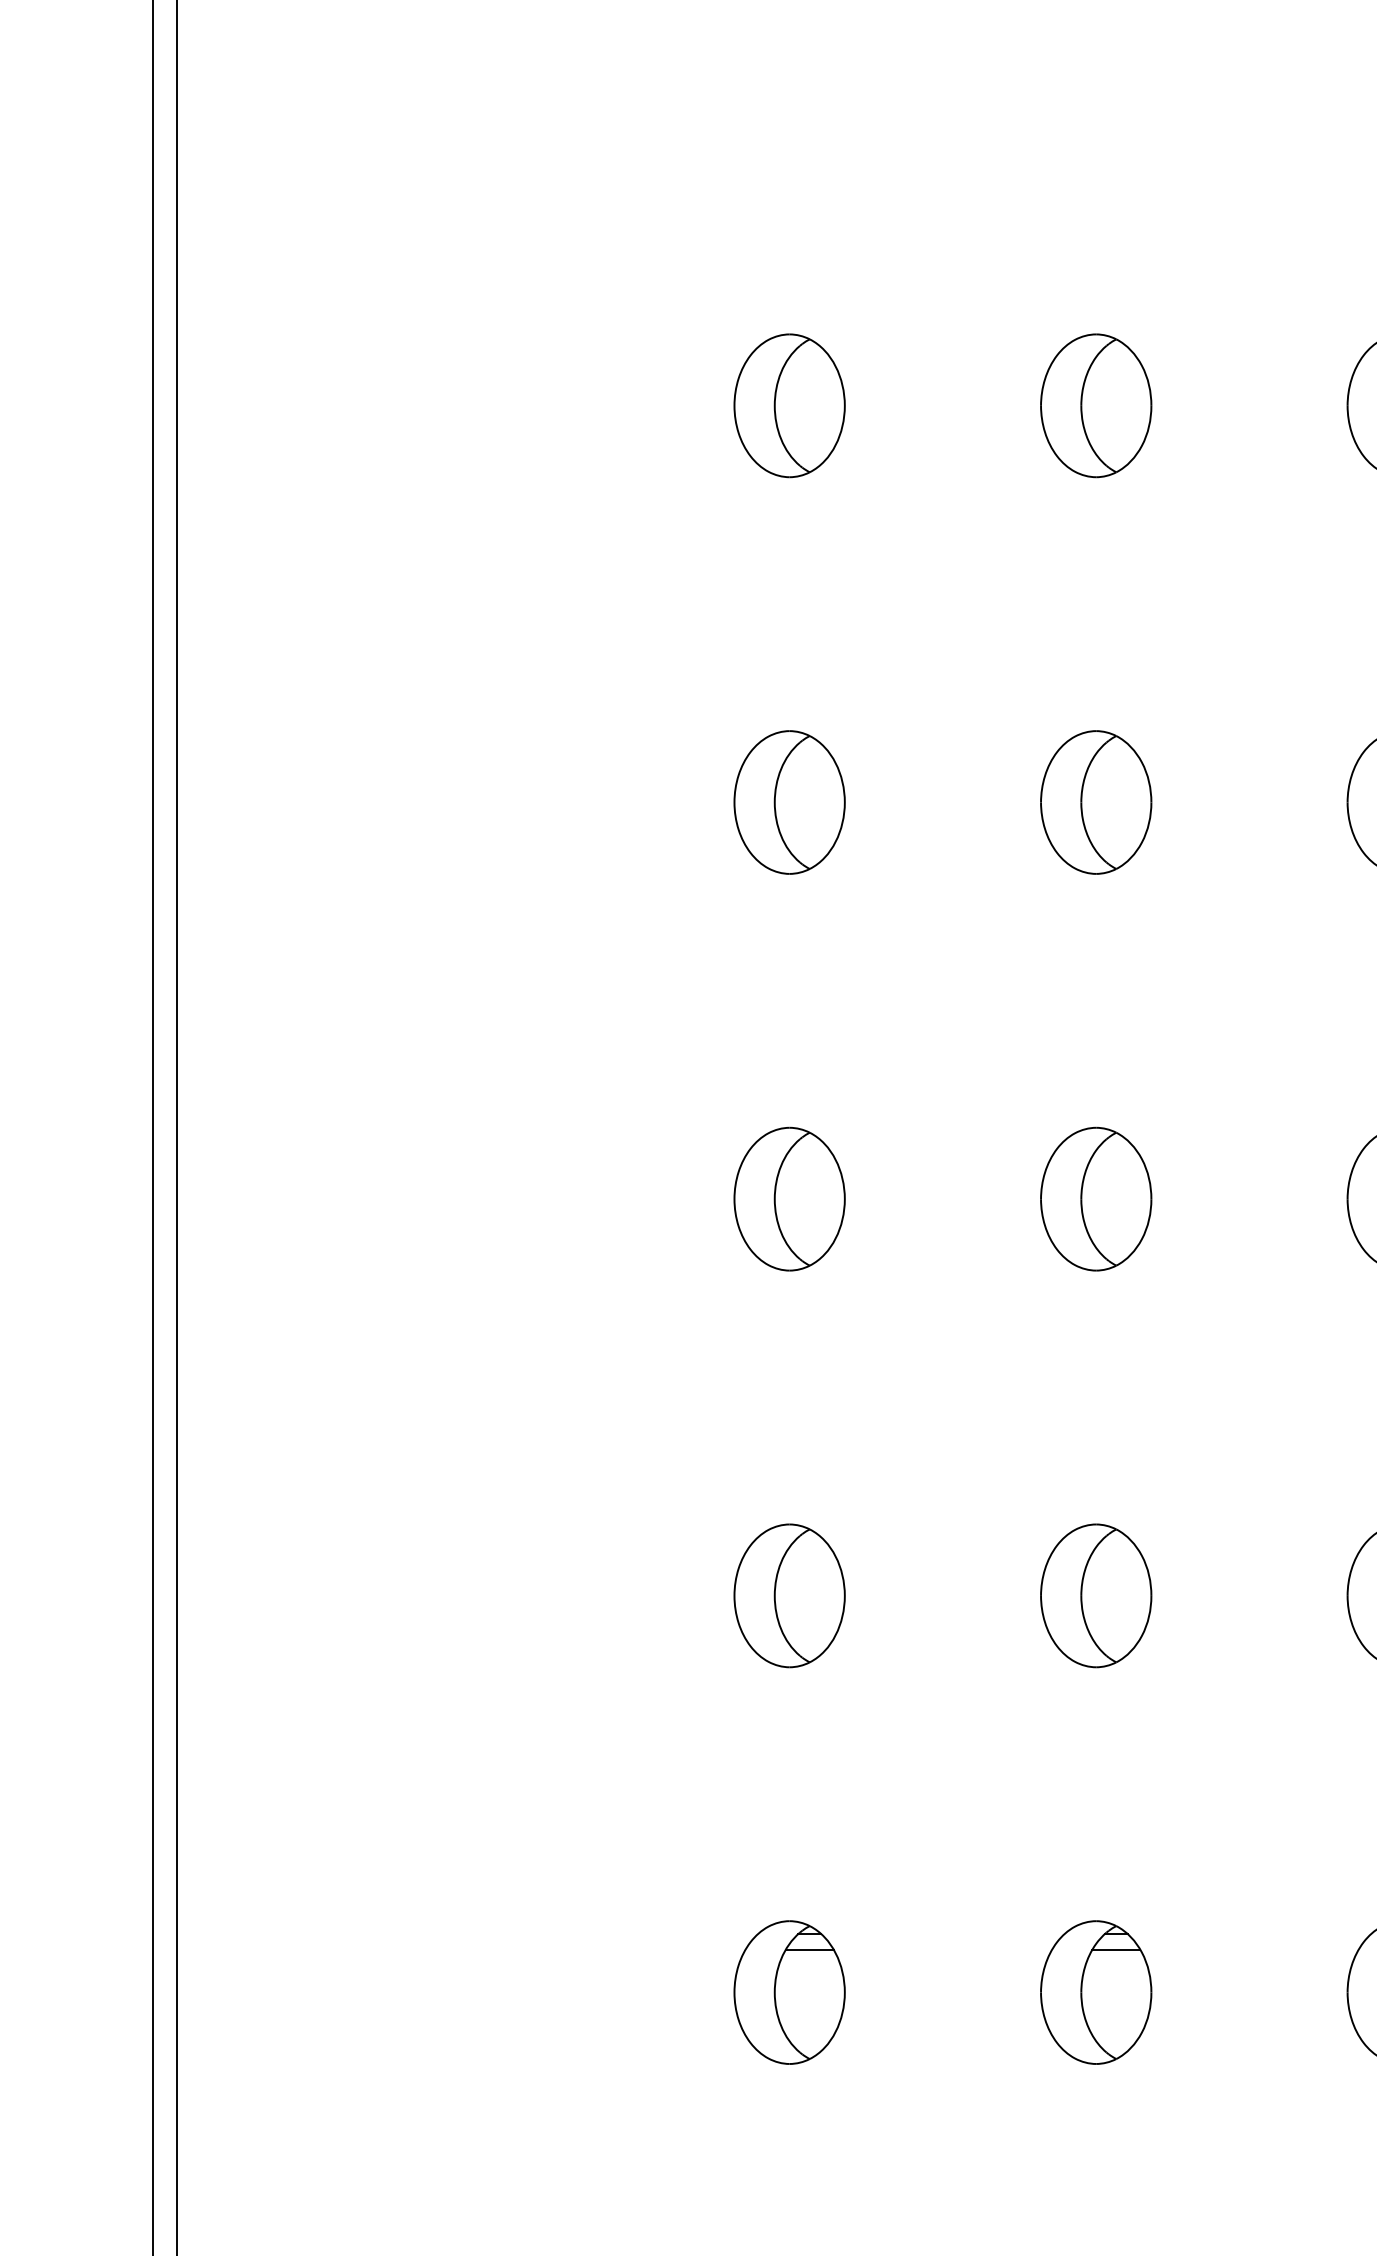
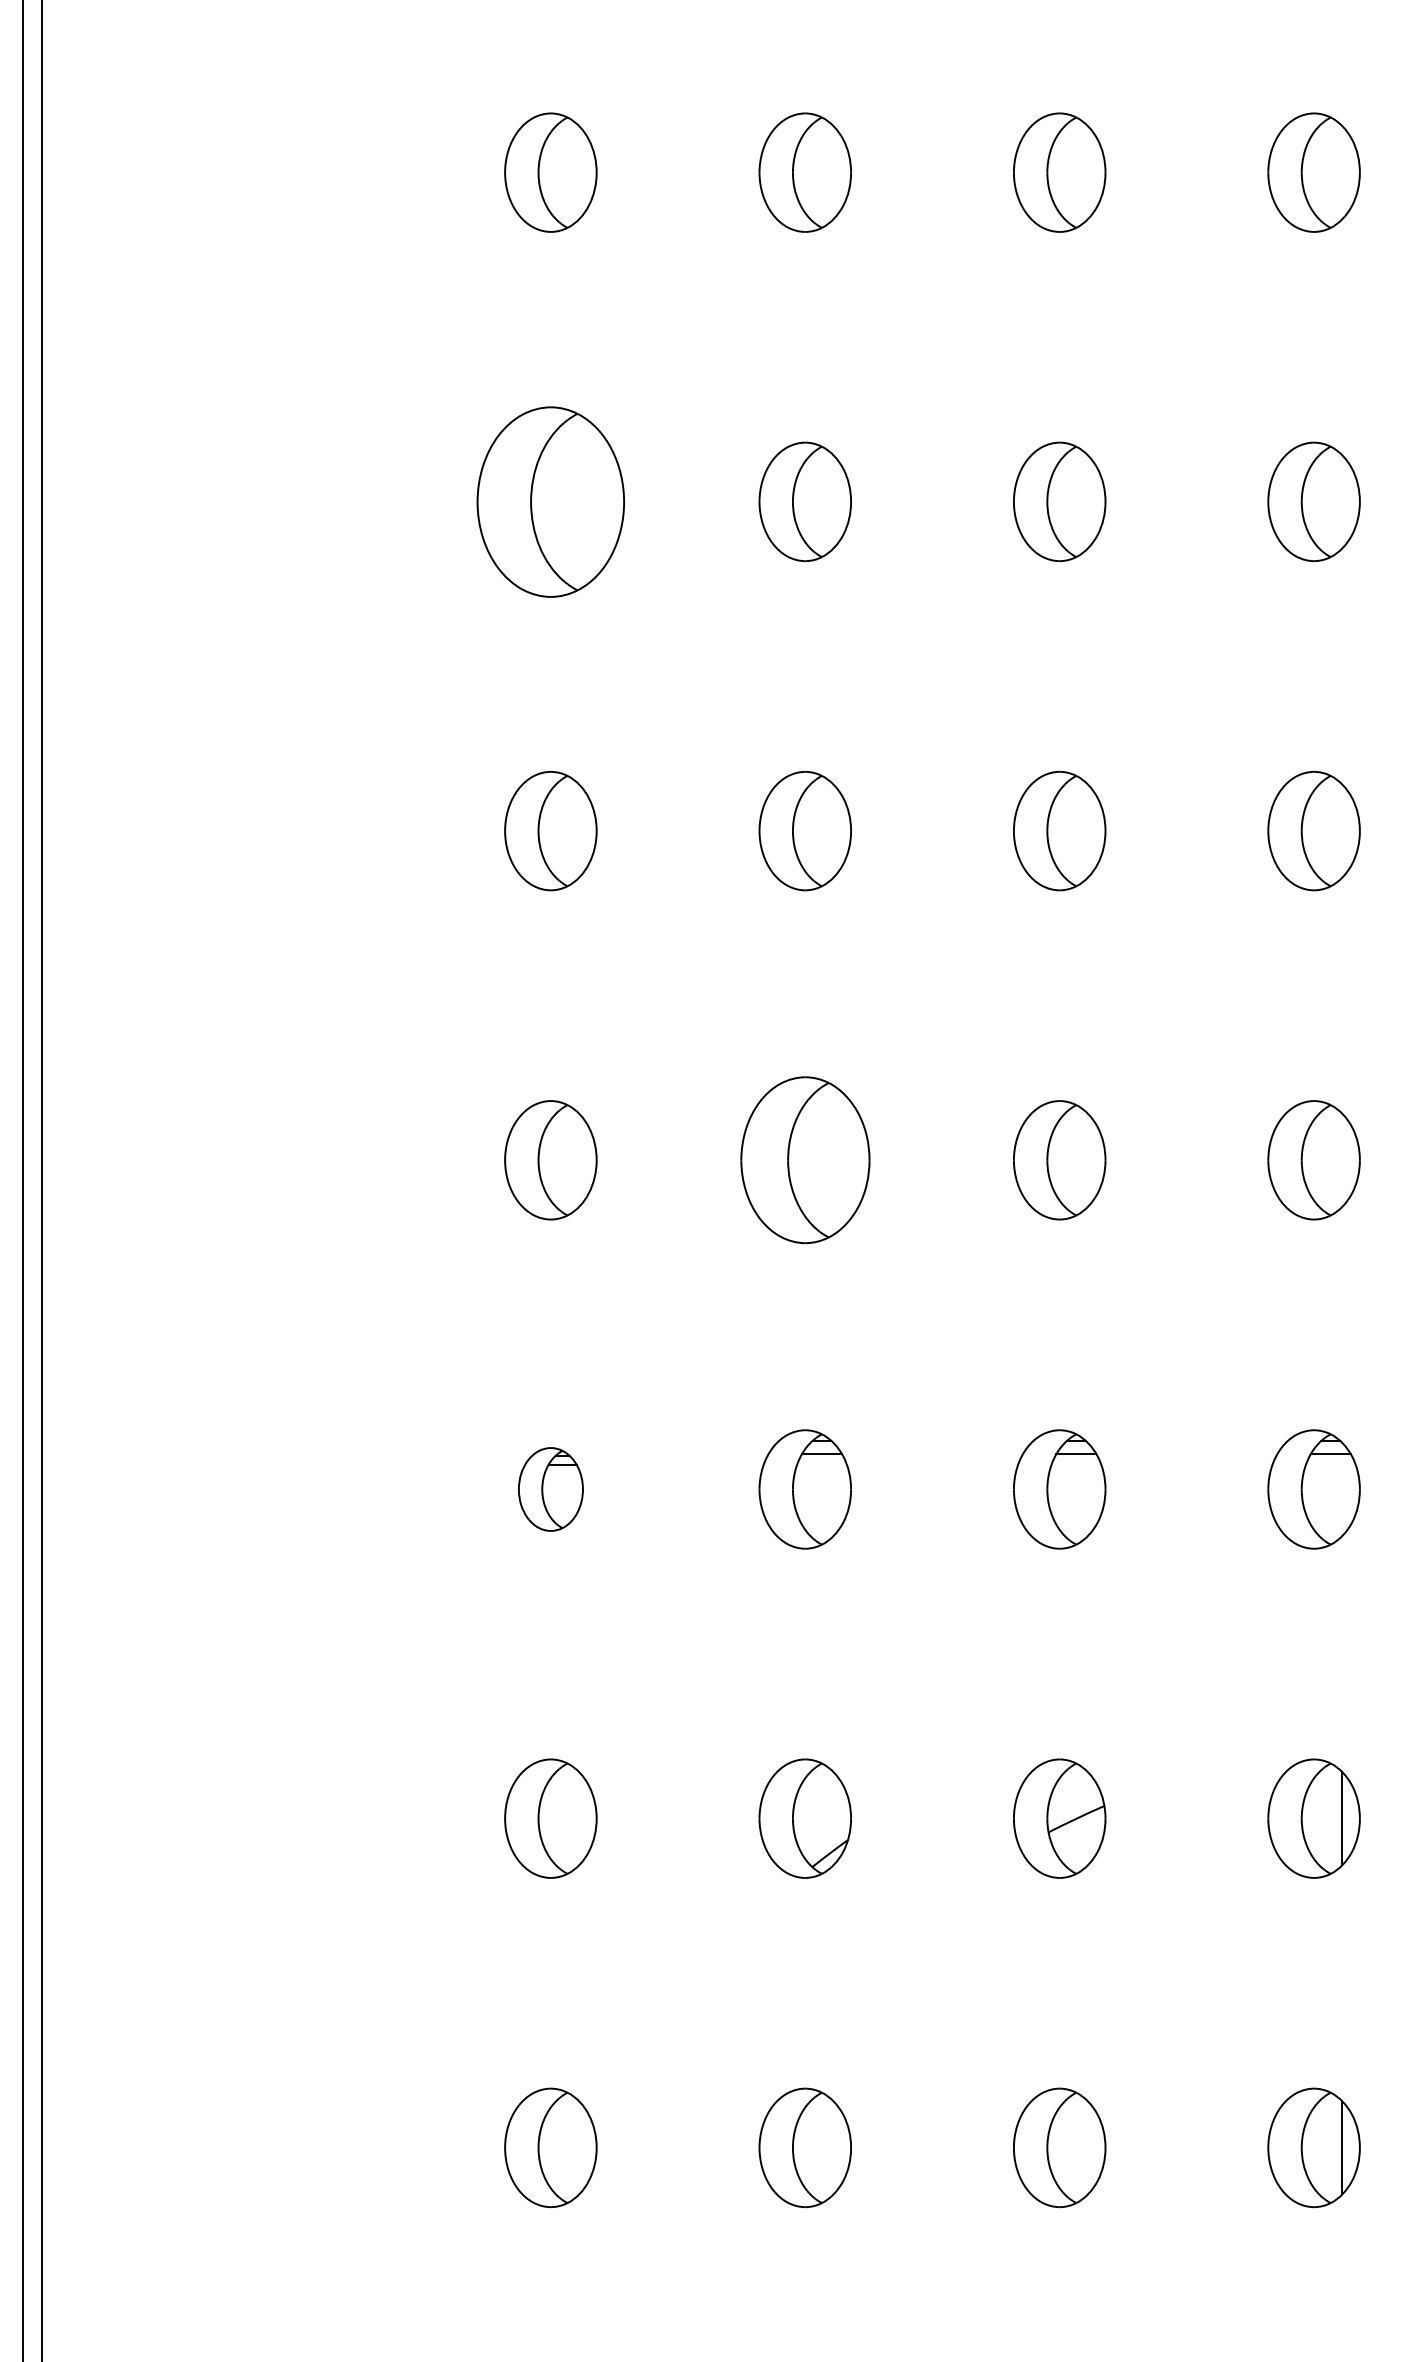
part: (789, 802) -> (550, 501), size x1.6
part: (1095, 1596) -> (804, 1160), size x1.4
part: (789, 1992) -> (550, 1489), size x0.7

